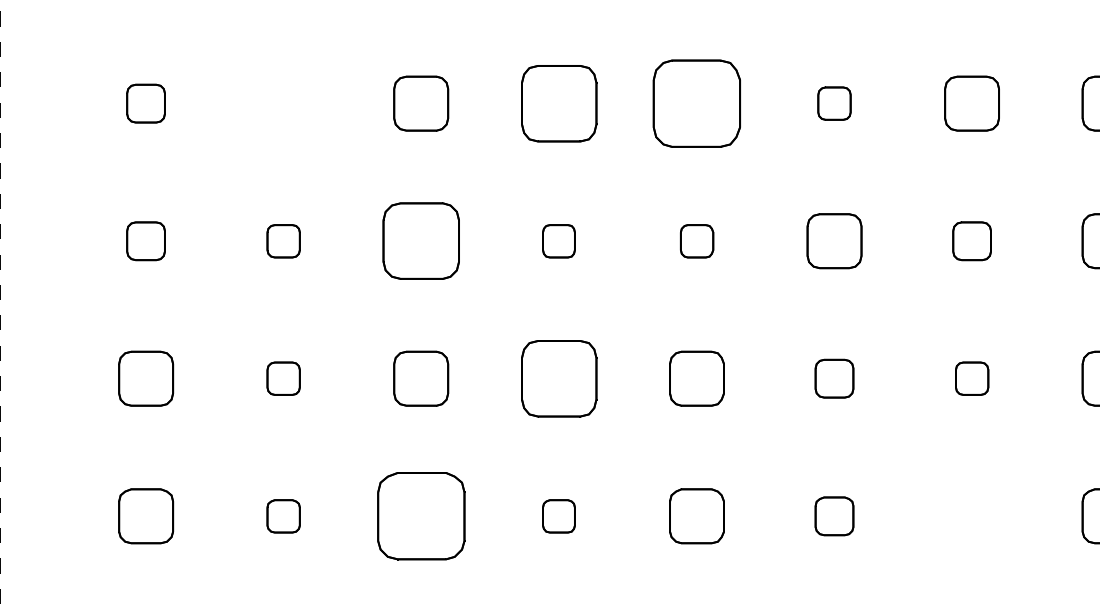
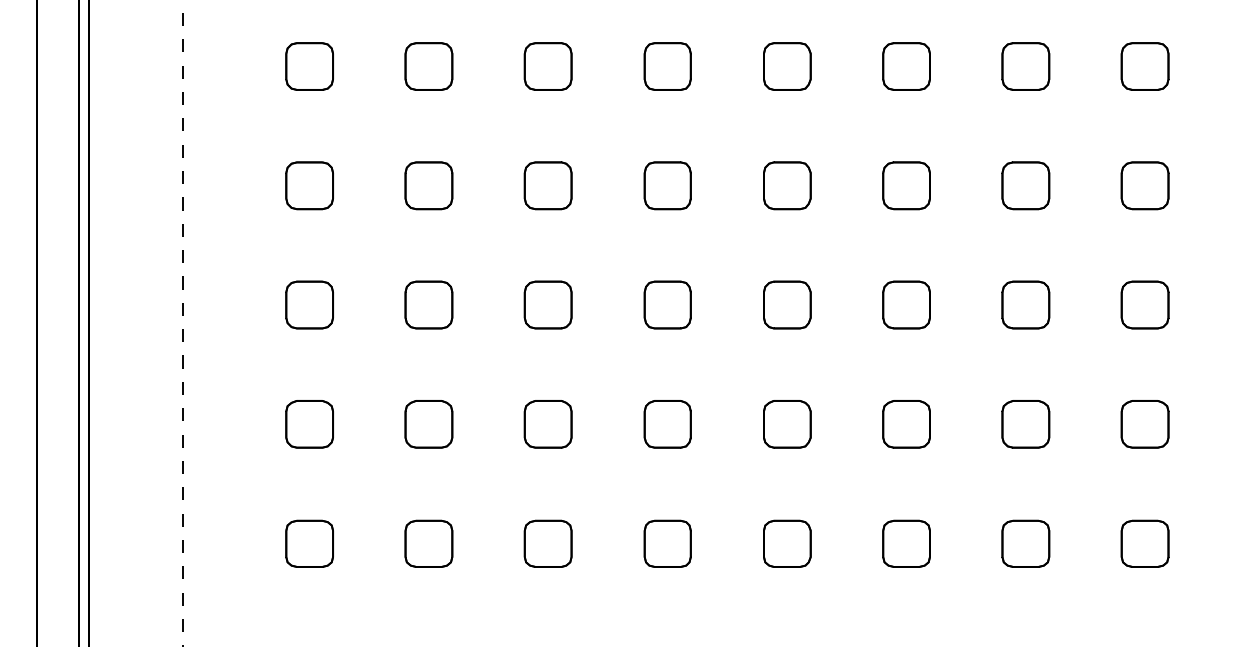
part: (145, 103) -> (309, 66), size x1.43
part: (283, 103) -> (428, 66), added
part: (558, 103) -> (667, 66), size x0.71
part: (697, 103) -> (787, 66), size x0.62
part: (834, 103) -> (906, 66), size x1.67
part: (145, 240) -> (309, 185), size x1.43
part: (283, 240) -> (428, 185), size x1.67
part: (420, 240) -> (547, 185), size x0.71
part: (558, 240) -> (667, 185), size x1.67
part: (697, 240) -> (787, 185), size x1.67
part: (971, 240) -> (1025, 185), size x1.43
part: (283, 378) -> (428, 304), size x1.67
part: (558, 378) -> (667, 304), size x0.71
part: (834, 378) -> (906, 304), size x1.43
part: (971, 378) -> (1025, 304), size x1.67
part: (283, 516) -> (428, 424), size x1.67
part: (420, 516) -> (547, 424), size x0.62
part: (558, 516) -> (667, 424), size x1.67
part: (834, 516) -> (906, 424), size x1.43
part: (971, 516) -> (1025, 424), added

